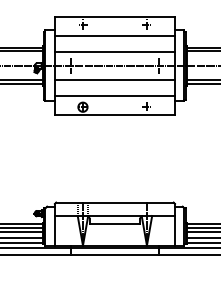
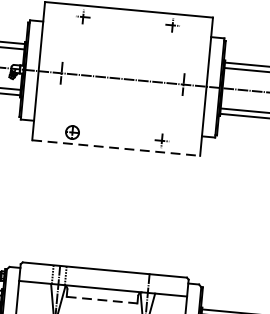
line: (114, 35) -> (125, 36), removed
line: (114, 52) -> (123, 60), removed
line: (114, 79) -> (120, 97), removed
line: (114, 96) -> (118, 121), removed
line: (115, 115) -> (116, 148), solid -> dashed
line: (115, 224) -> (102, 300), solid -> dashed

